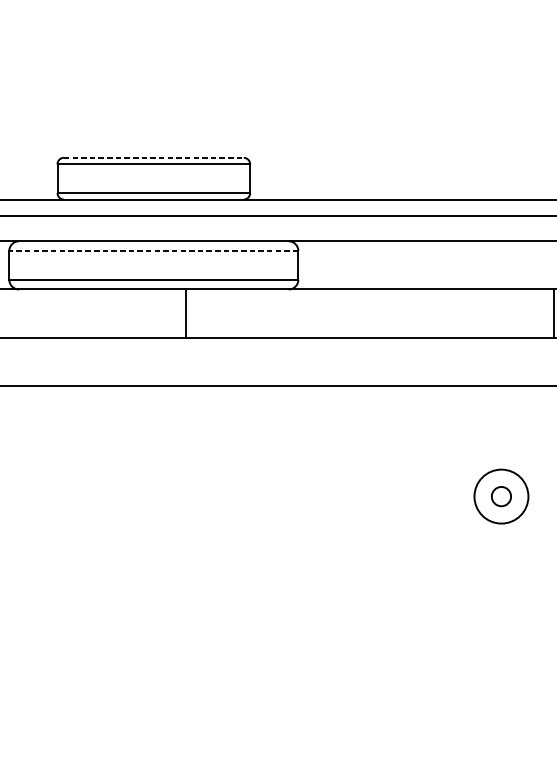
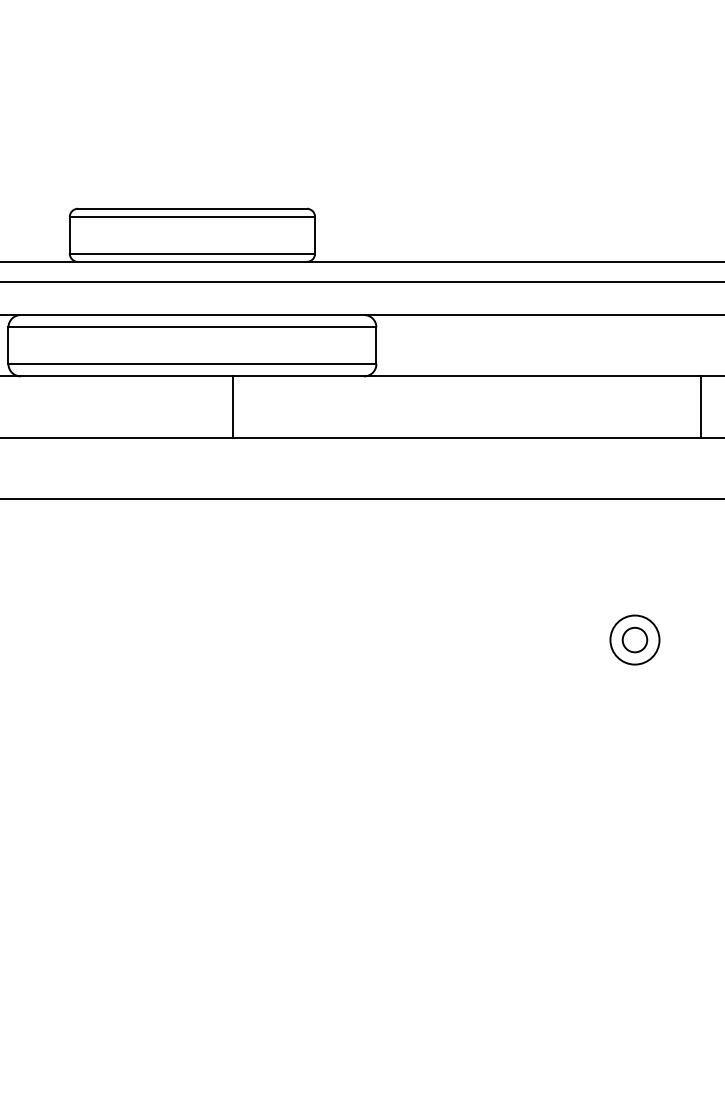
line: (153, 157) -> (192, 208), dashed -> solid
line: (153, 251) -> (192, 327), dashed -> solid
circle: (501, 496) -> (634, 639), size x0.71

